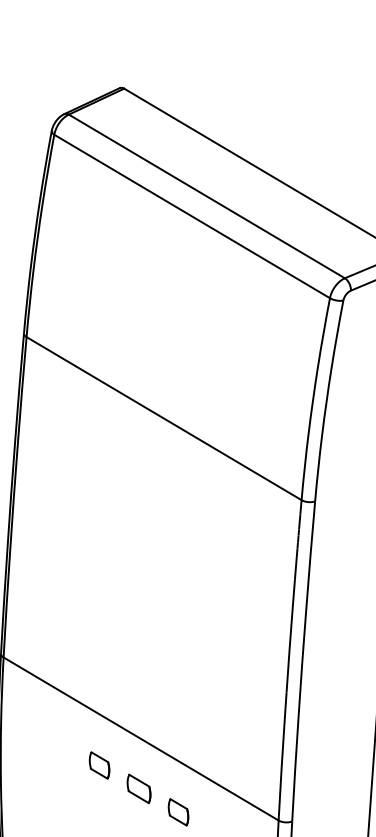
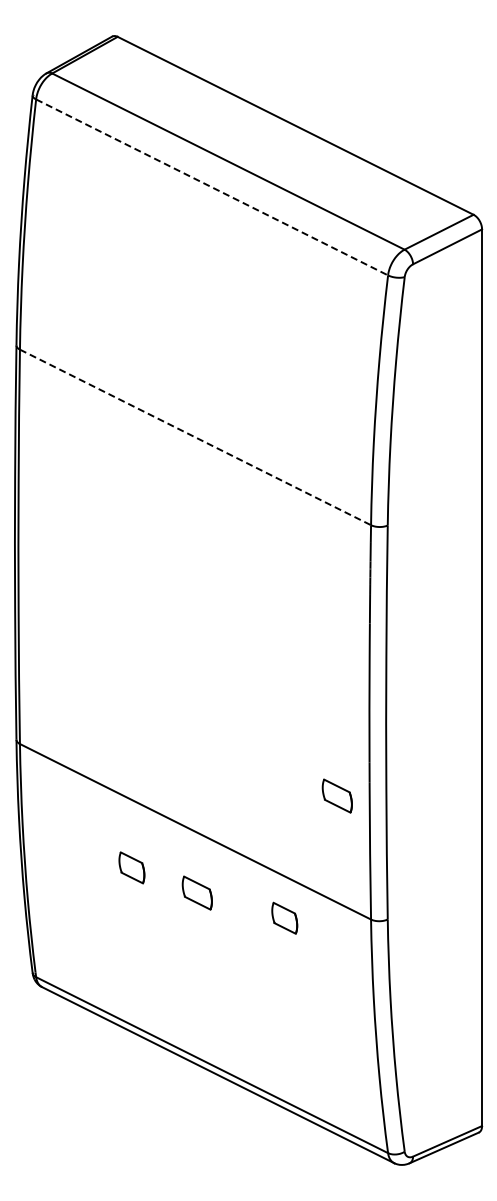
line: (192, 216) -> (212, 187), solid -> dashed
line: (164, 418) -> (195, 437), solid -> dashed
part: (257, 717) -> (336, 795), added
part: (99, 765) -> (131, 867), moved
part: (178, 811) -> (284, 917), moved

